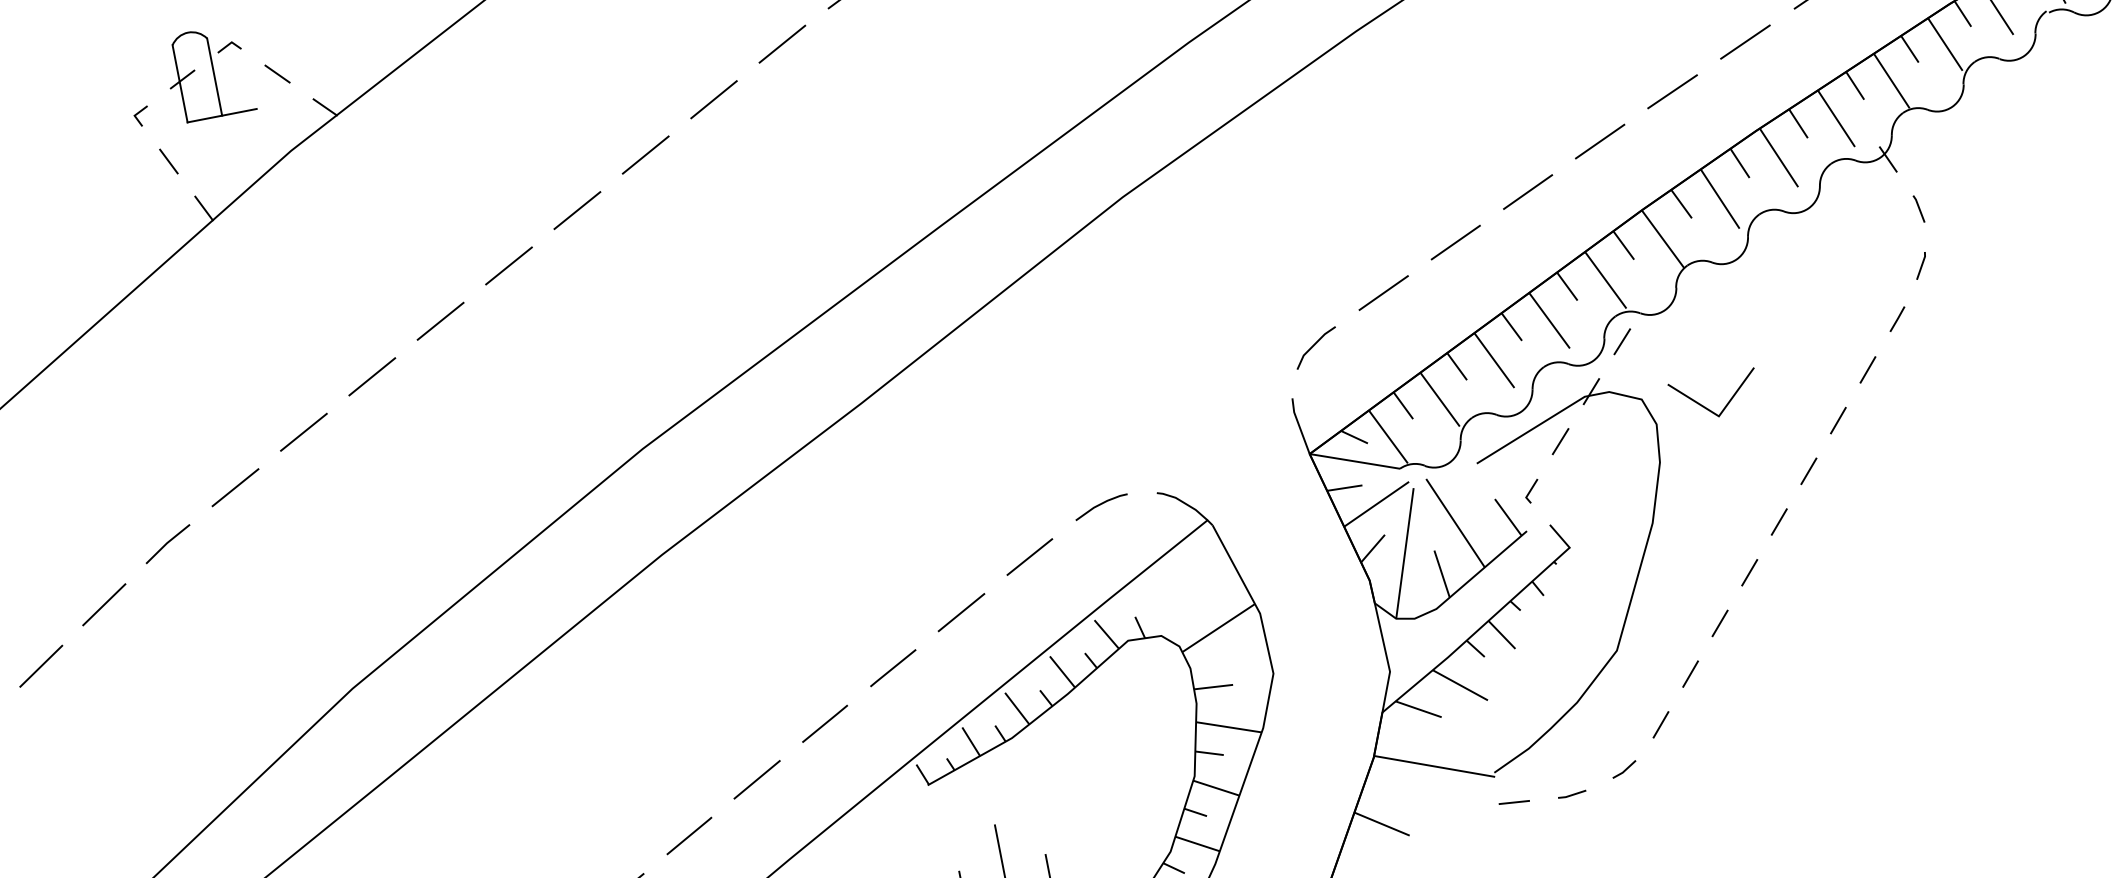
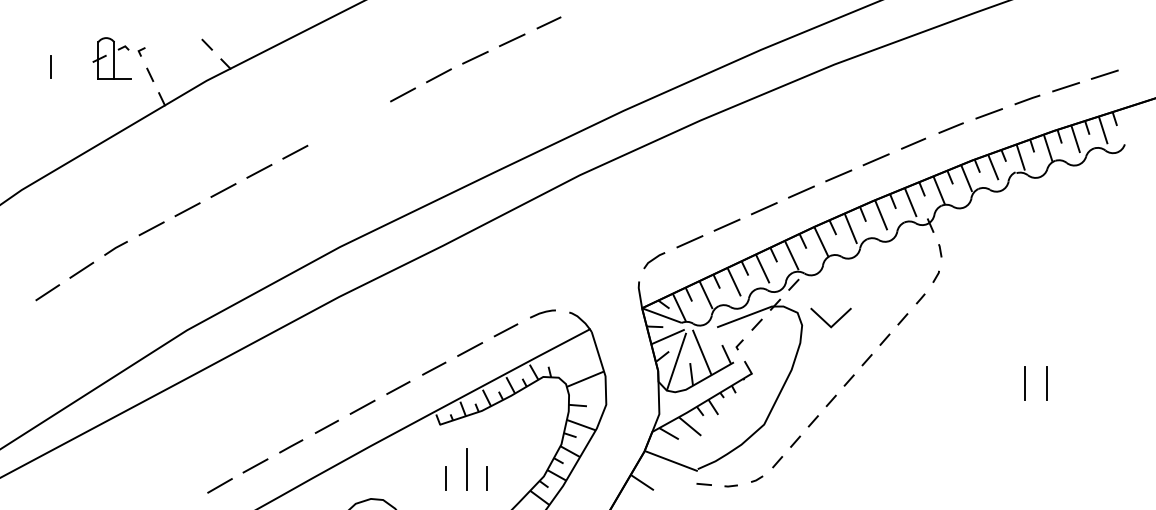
part: (207, 73) -> (111, 58), moved
line: (646, 153) -> (367, 113), removed
line: (577, 209) -> (331, 132), removed

